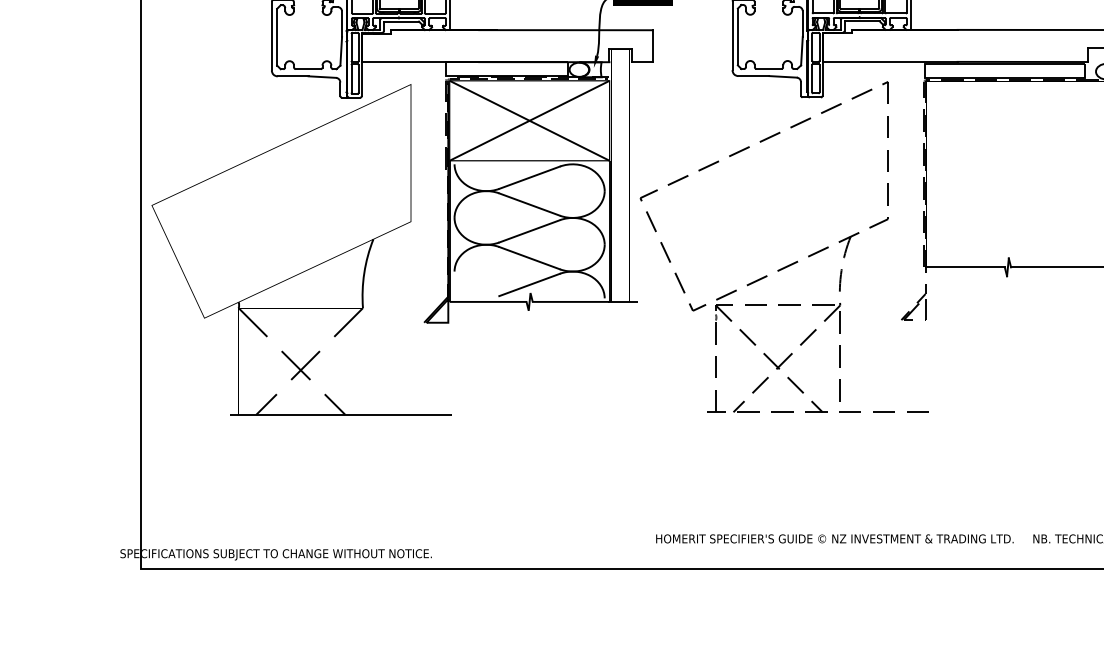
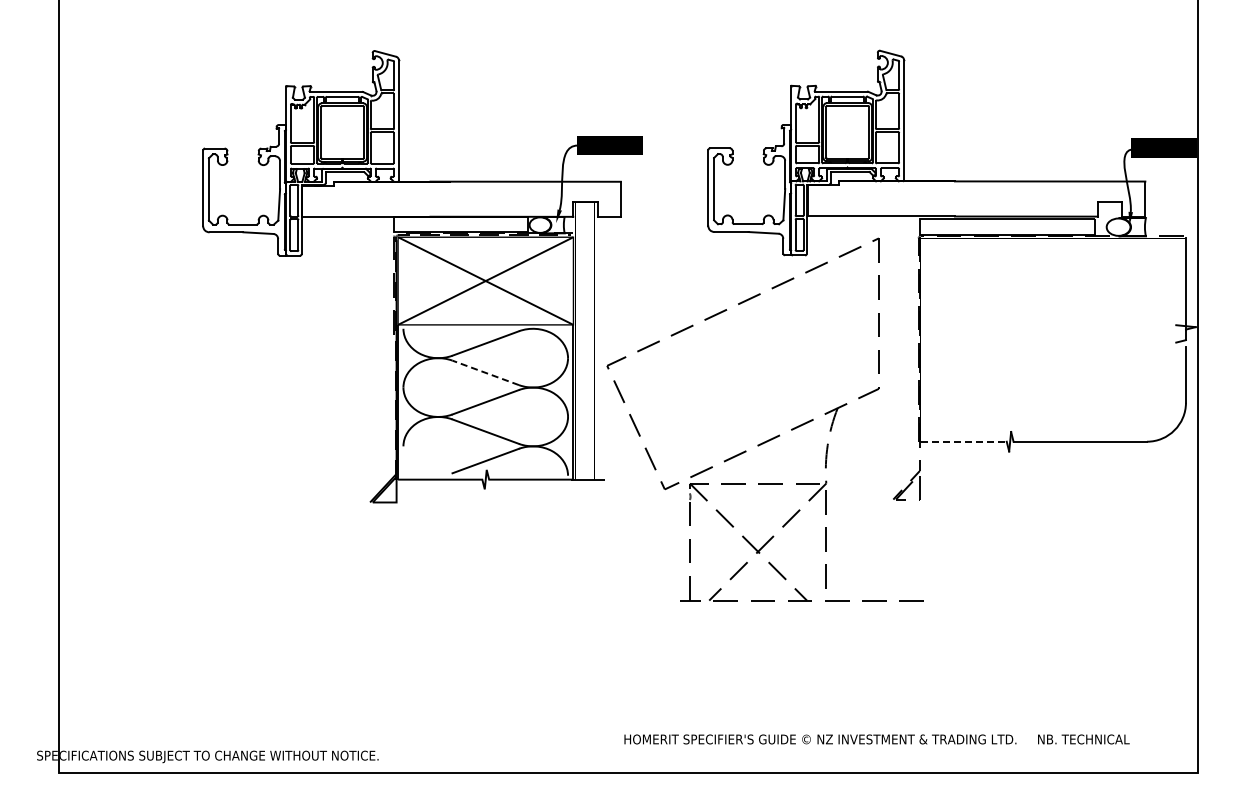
line: (529, 204) -> (485, 372), solid -> dashed
part: (301, 248) -> (235, 421), removed
line: (966, 267) -> (964, 441), solid -> dashed

